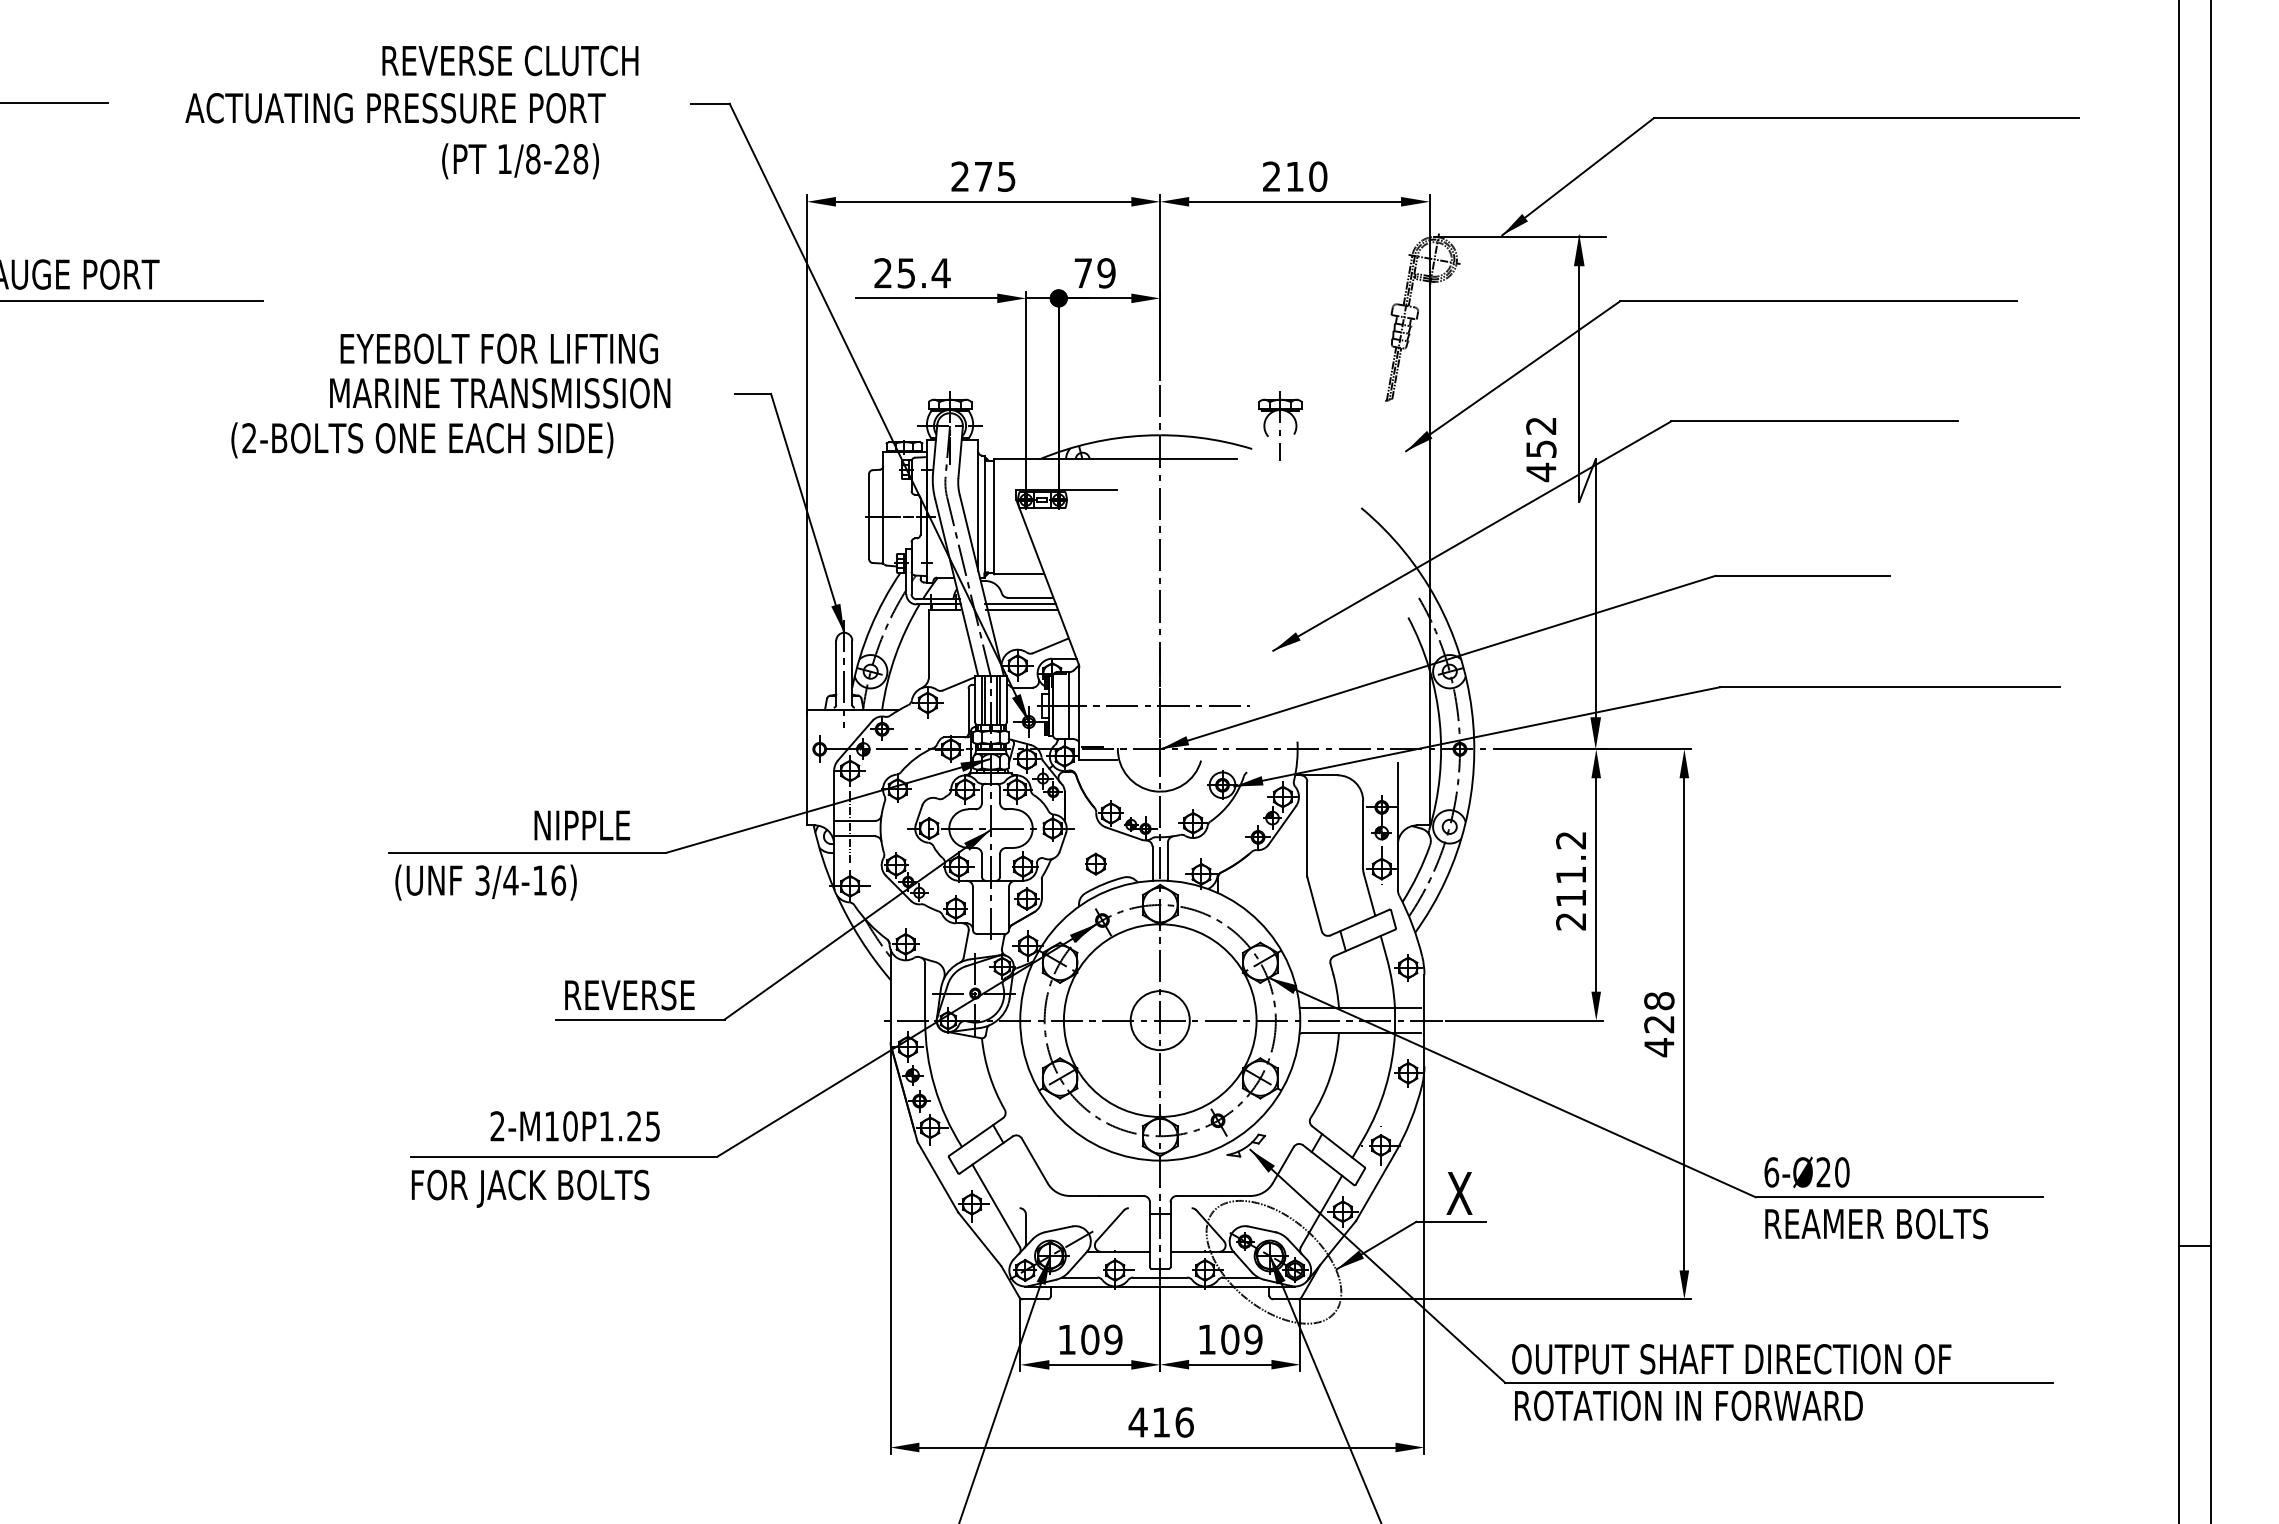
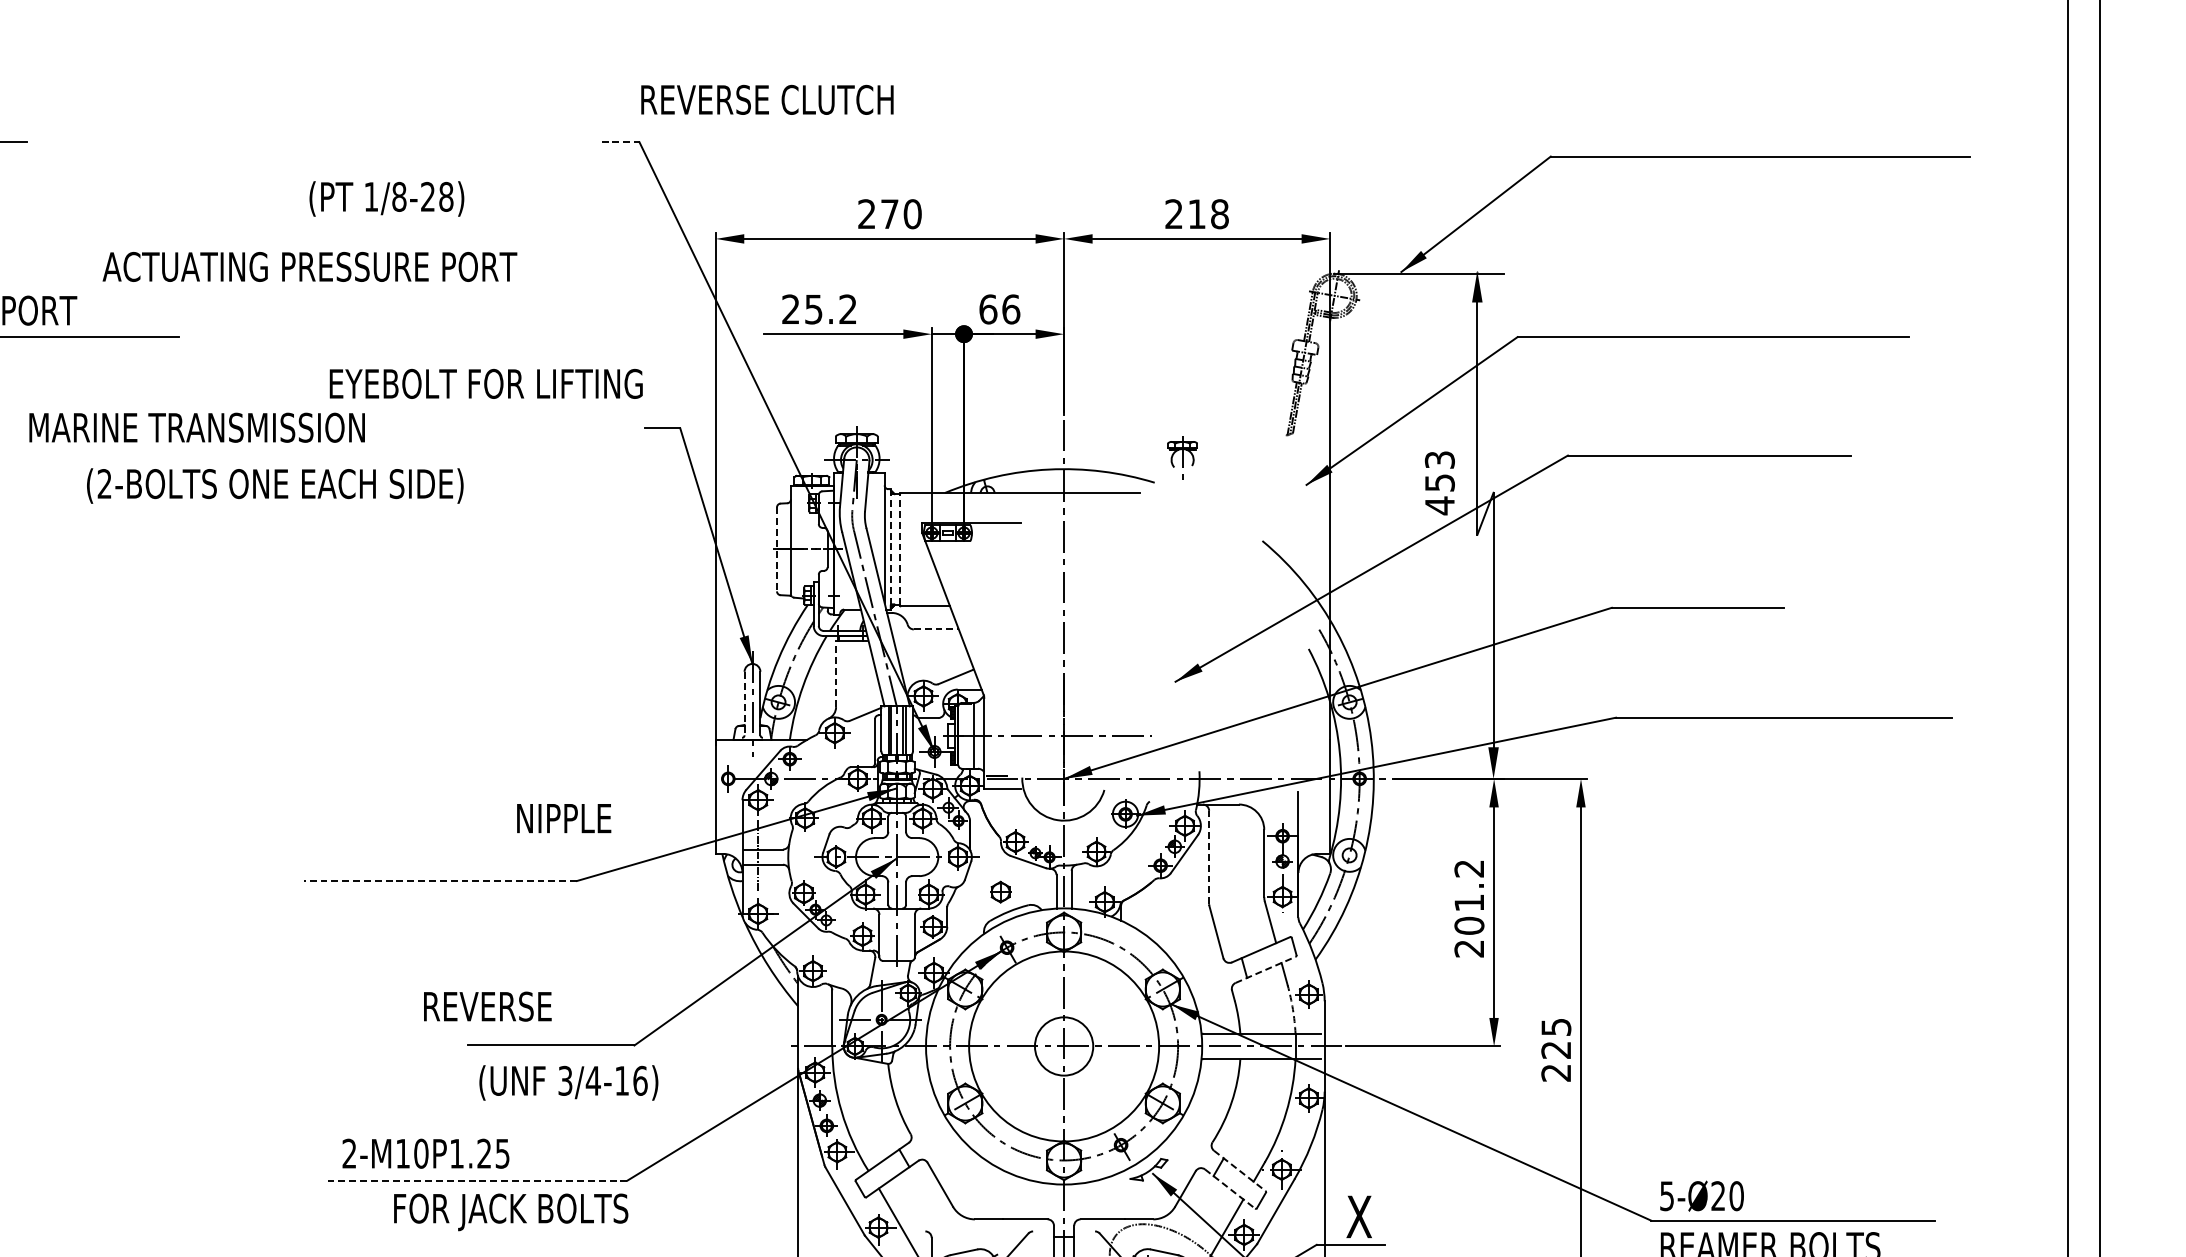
text: (510, 60) -> (767, 99), moved
line: (710, 103) -> (620, 141), solid -> dashed
text: (395, 108) -> (309, 267), moved
text: (520, 161) -> (386, 199), moved
text: (1006, 176) -> (912, 213), 275 -> 270
text: (1318, 176) -> (1220, 213), 210 -> 218
text: (940, 273) -> (847, 309), 25.4 -> 25.2
text: (1094, 273) -> (999, 309), 79 -> 66
text: (498, 348) -> (485, 383), moved
text: (500, 393) -> (197, 427), moved
part: (1280, 425) -> (1182, 459), size x0.7
text: (1541, 425) -> (1440, 459), 452 -> 453
text: (422, 440) -> (275, 486), moved
line: (984, 514) -> (890, 547), solid -> dashed
line: (869, 516) -> (777, 549), solid -> dashed
line: (993, 516) -> (899, 549), solid -> dashed
line: (1030, 597) -> (936, 629), solid -> dashed
line: (1020, 604) -> (926, 636), removed
line: (1021, 609) -> (927, 641), removed
line: (929, 642) -> (836, 673), solid -> dashed
line: (836, 673) -> (744, 704), solid -> dashed
text: (582, 825) -> (564, 818), moved
line: (1307, 828) -> (1209, 856), solid -> dashed
line: (527, 852) -> (440, 880), solid -> dashed
text: (485, 882) -> (568, 1082), moved
text: (1571, 898) -> (1469, 926), 211.2 -> 201.2
line: (1365, 942) -> (1266, 969), solid -> dashed
arc: (1392, 983) -> (1293, 1009), solid -> dashed
text: (629, 995) -> (487, 1006), moved
text: (1659, 1024) -> (1556, 1050), 428 -> 225
text: (574, 1126) -> (425, 1153), moved
line: (1338, 1147) -> (1239, 1171), solid -> dashed
line: (563, 1156) -> (475, 1180), solid -> dashed
line: (1328, 1165) -> (1230, 1189), solid -> dashed
text: (1771, 1172) -> (1666, 1196), 6-Ø20 -> 5-Ø20
text: (530, 1188) -> (511, 1212), moved

